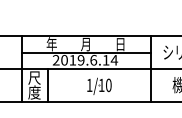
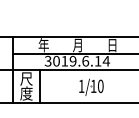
text: (55, 60) -> (47, 61), 2019.6.14 -> 3019.6.14

